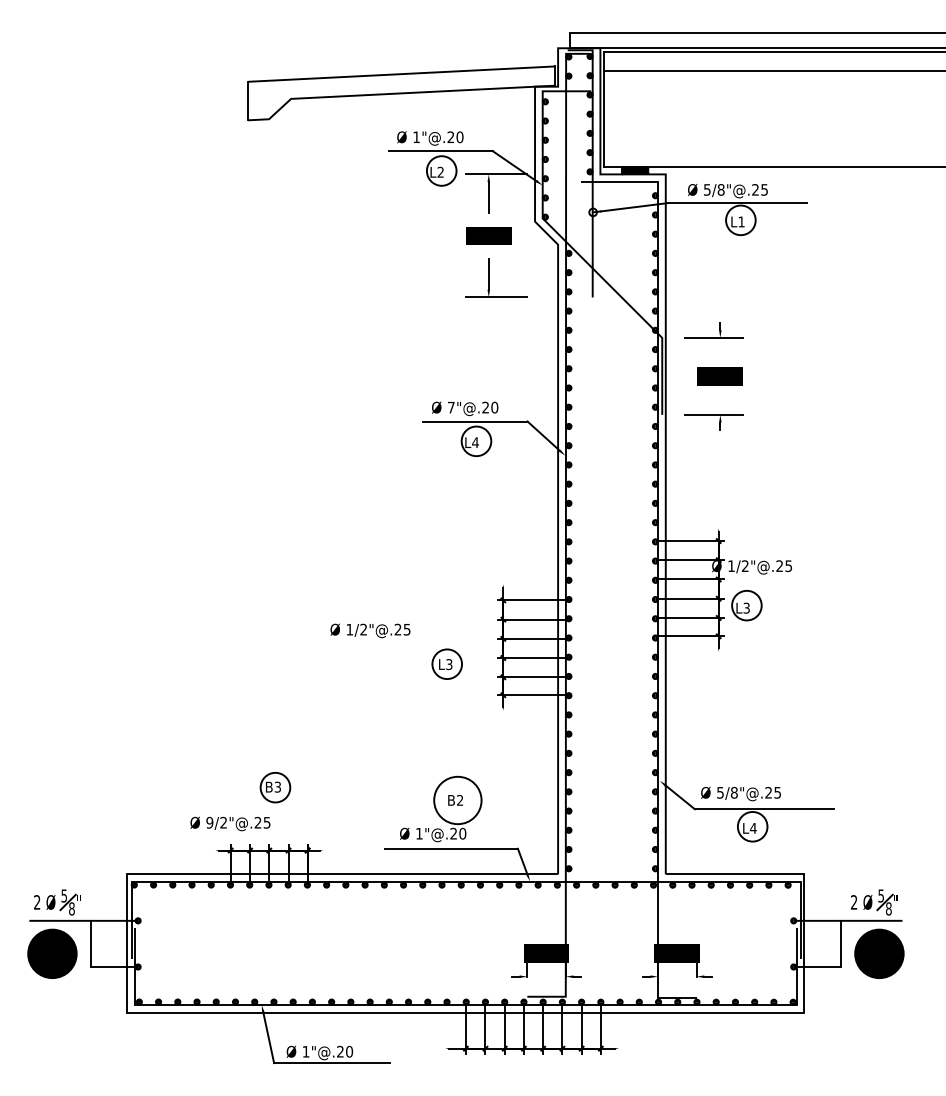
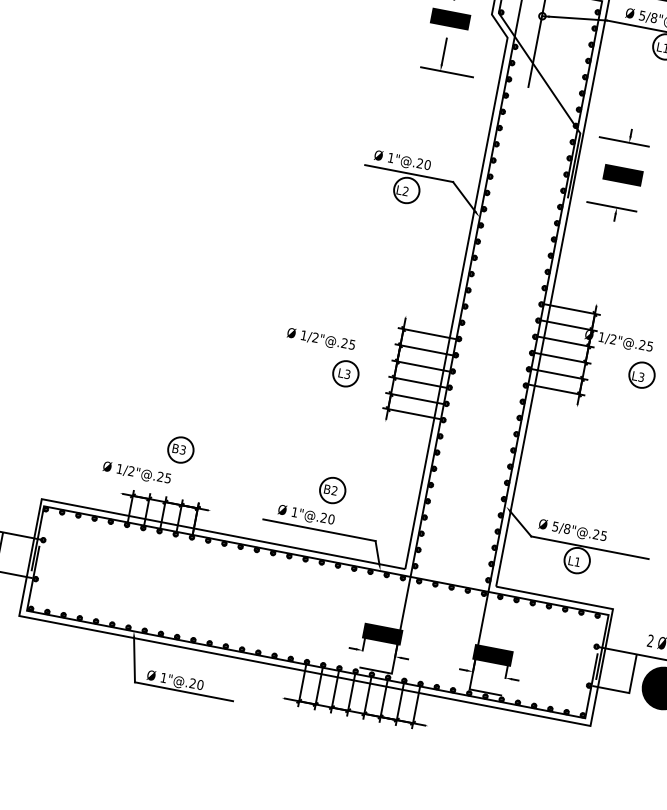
text: (451, 407) -> (391, 157), 7"@.20 -> 1"@.20
text: (475, 442) -> (405, 191), L4 -> L2
part: (746, 605) -> (641, 375), moved
text: (370, 630) -> (321, 339), moved
circle: (457, 800) -> (332, 490), size x0.62
text: (209, 822) -> (119, 468), 9/2"@.25 -> 1/2"@.25
text: (752, 828) -> (576, 562), L4 -> L1

